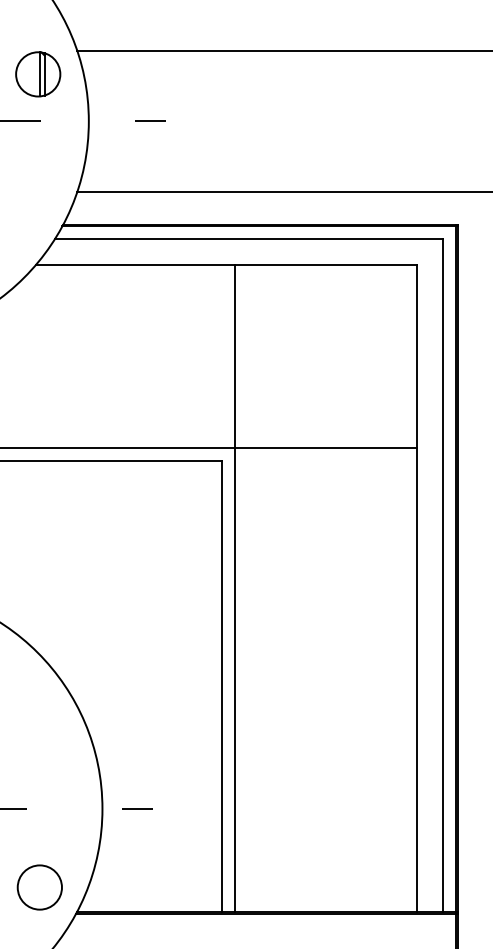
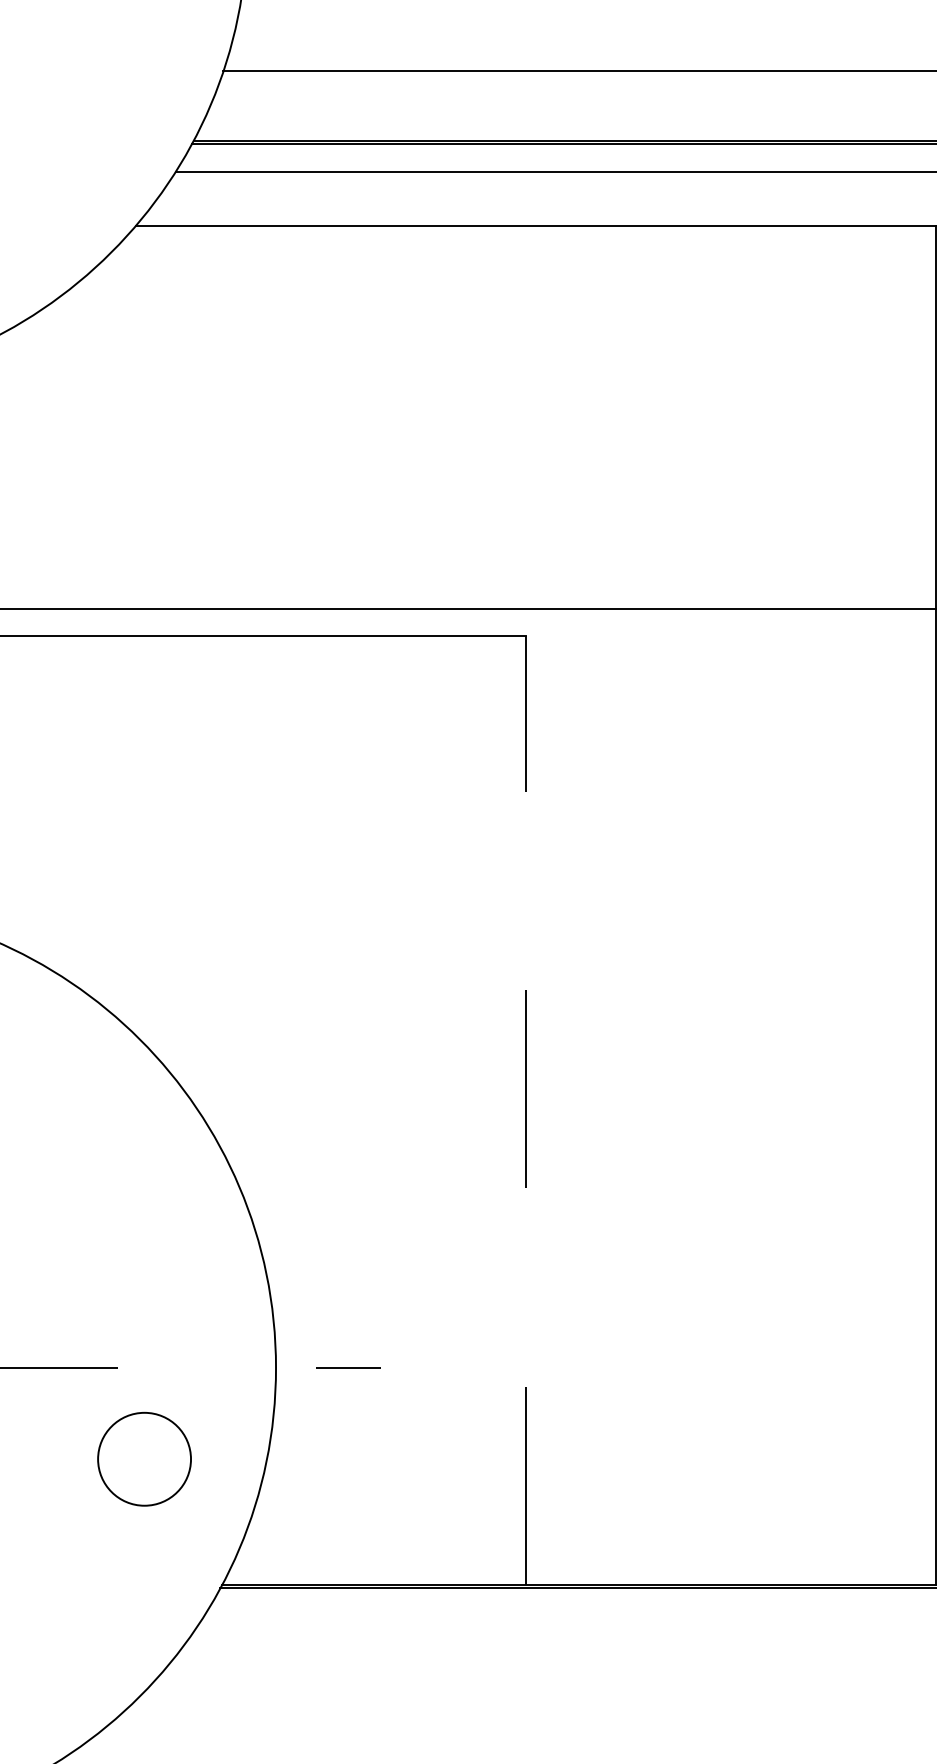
line: (234, 588) -> (553, 904), removed
line: (221, 686) -> (525, 1110), solid -> dashed
circle: (39, 887) -> (143, 1459), moved

